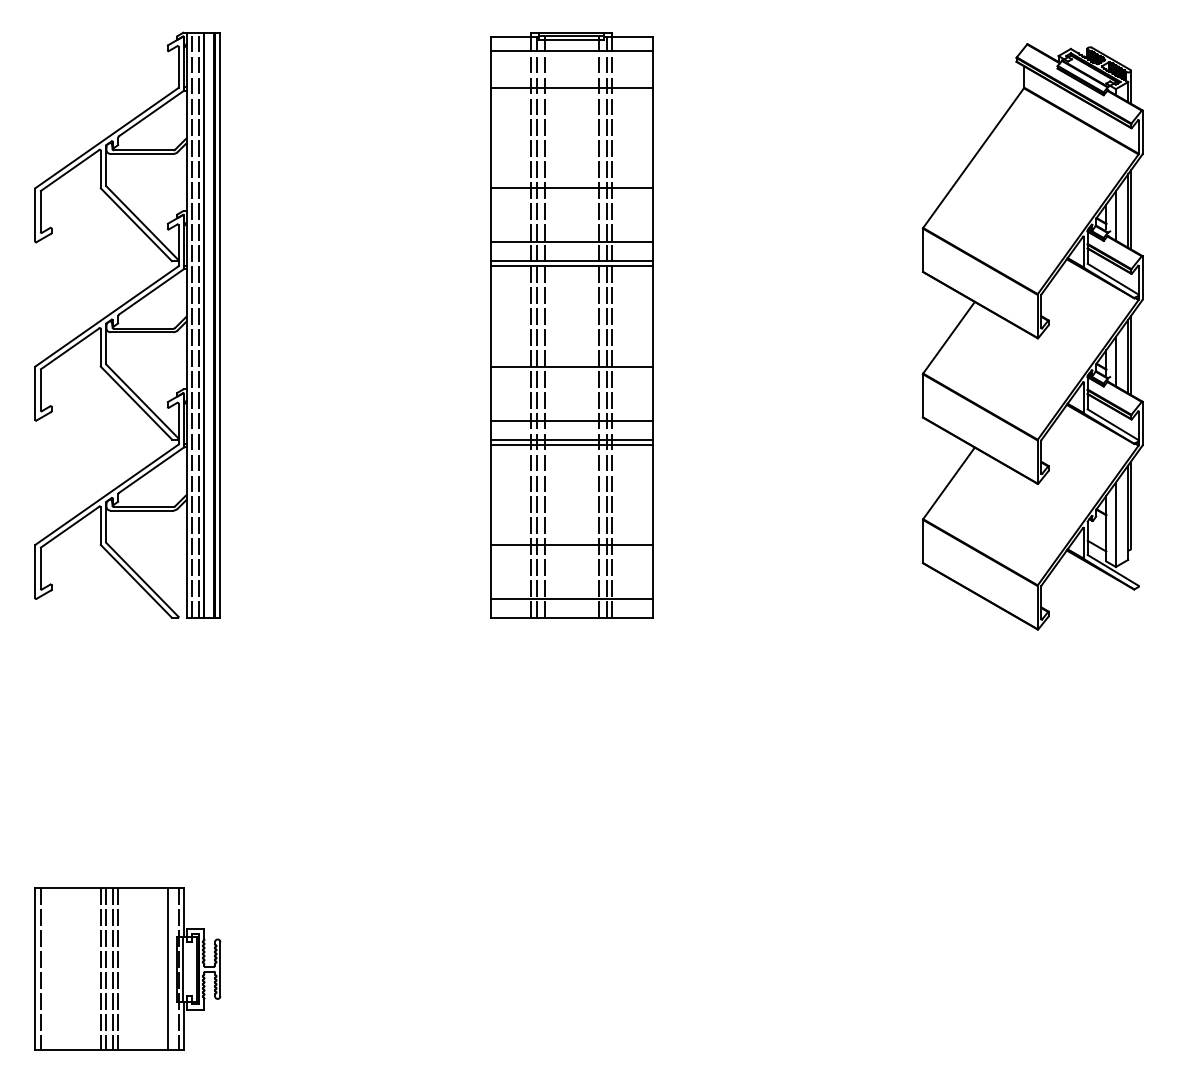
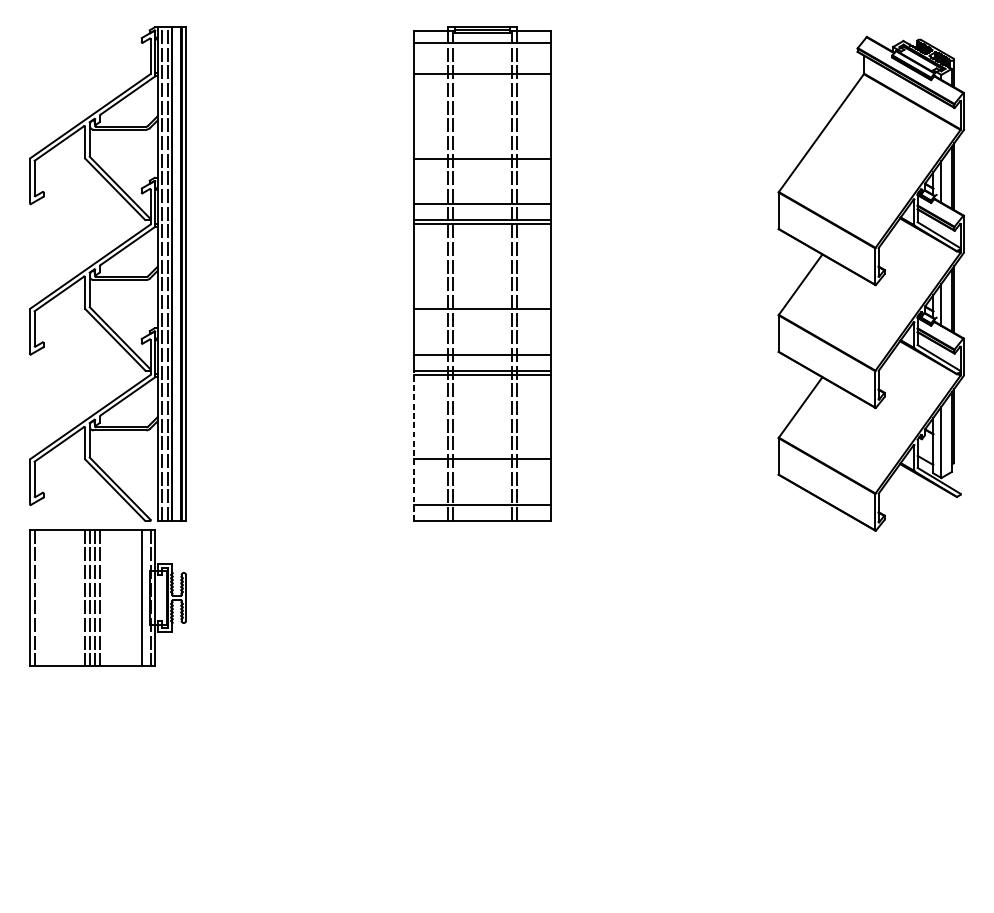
line: (544, 324) -> (459, 273), removed
line: (598, 324) -> (505, 273), removed
line: (490, 528) -> (413, 445), solid -> dashed
part: (127, 968) -> (107, 597), moved

